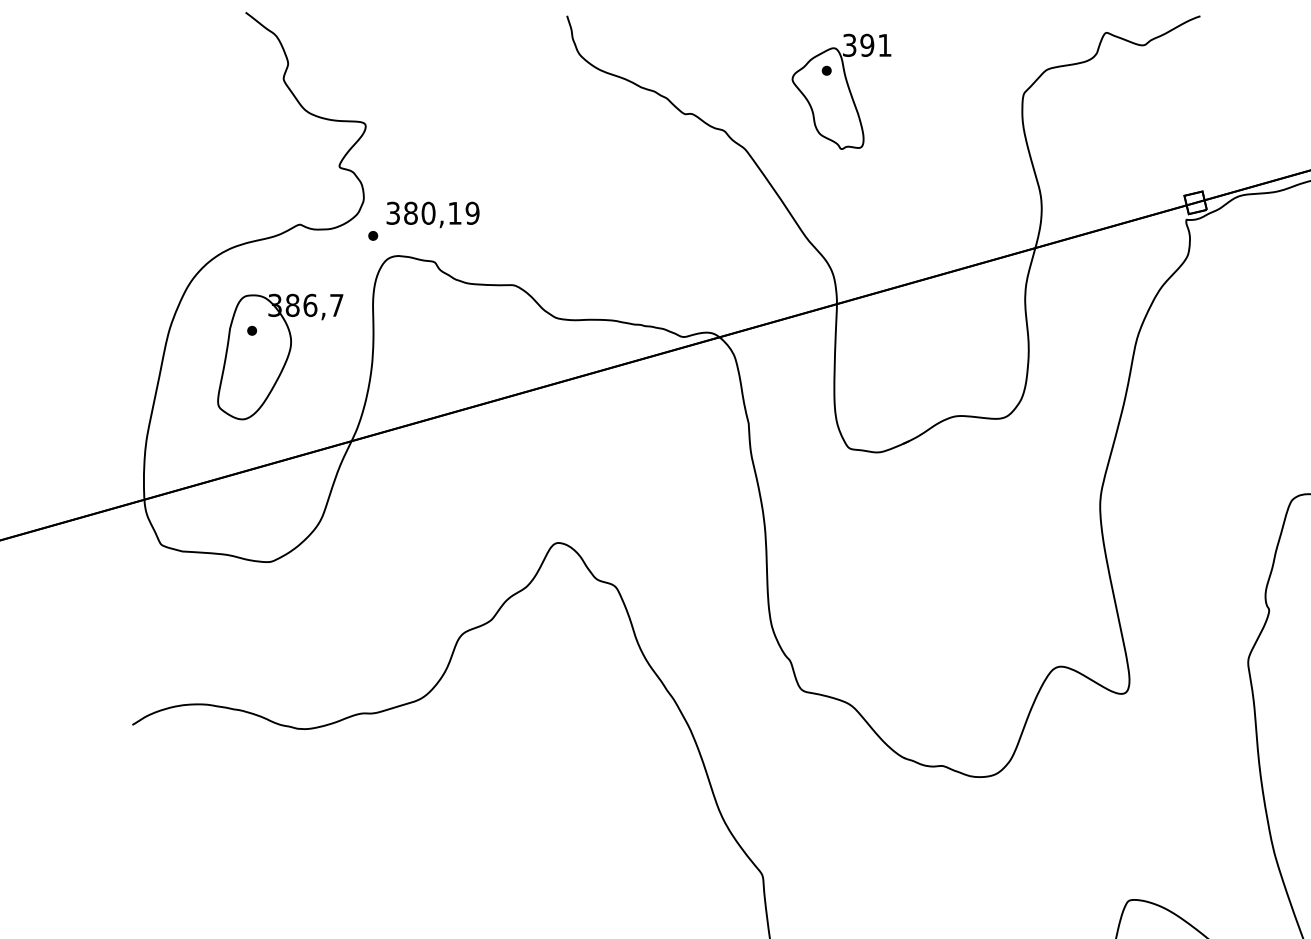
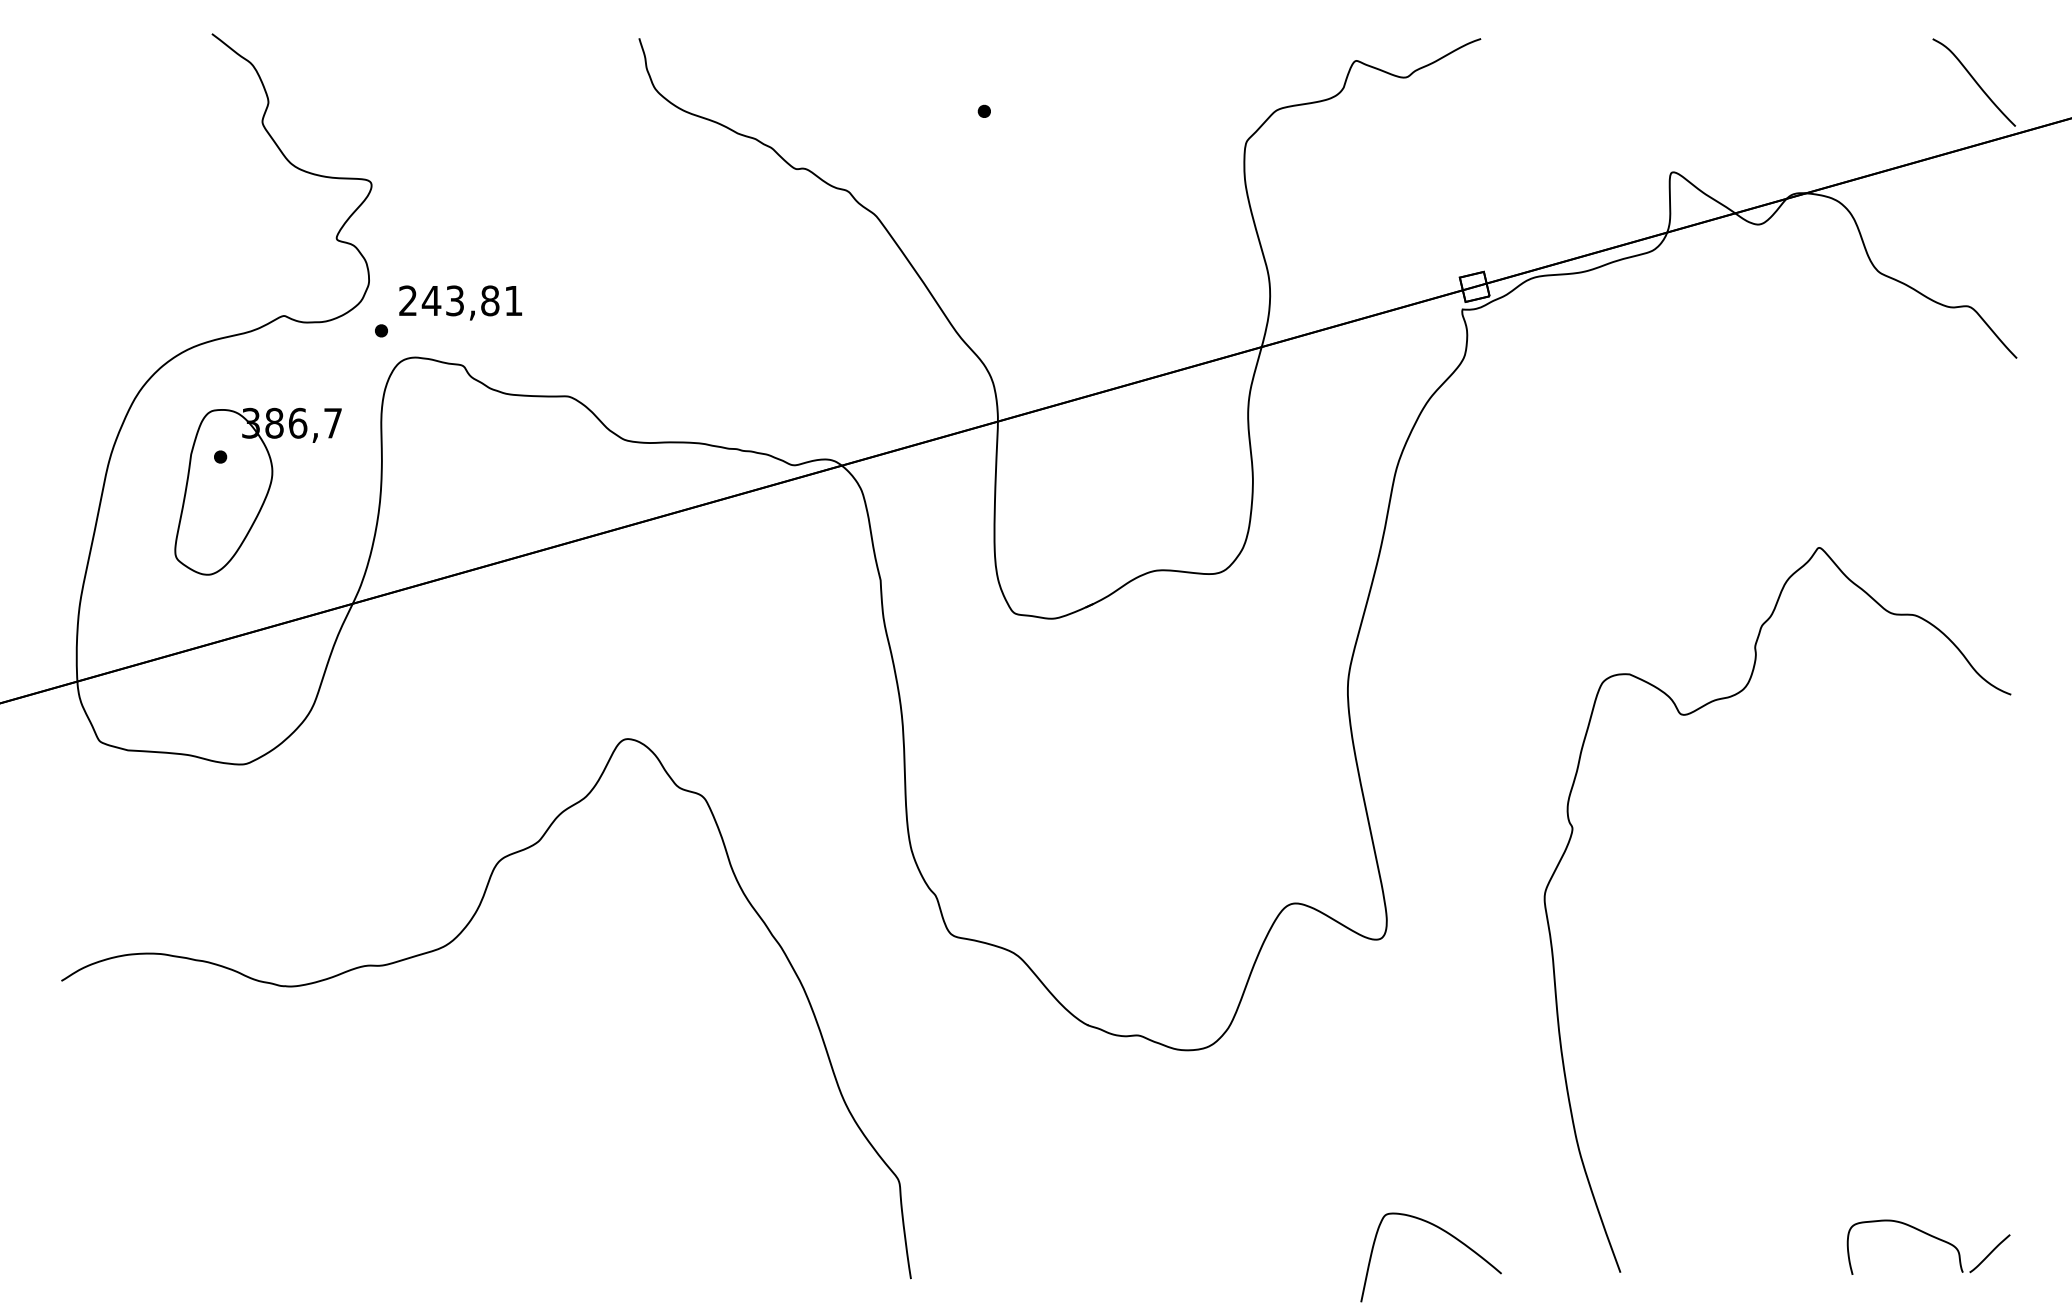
part: (841, 91) -> (1004, 139), removed
text: (432, 213) -> (460, 300), 380,19 -> 243,81

